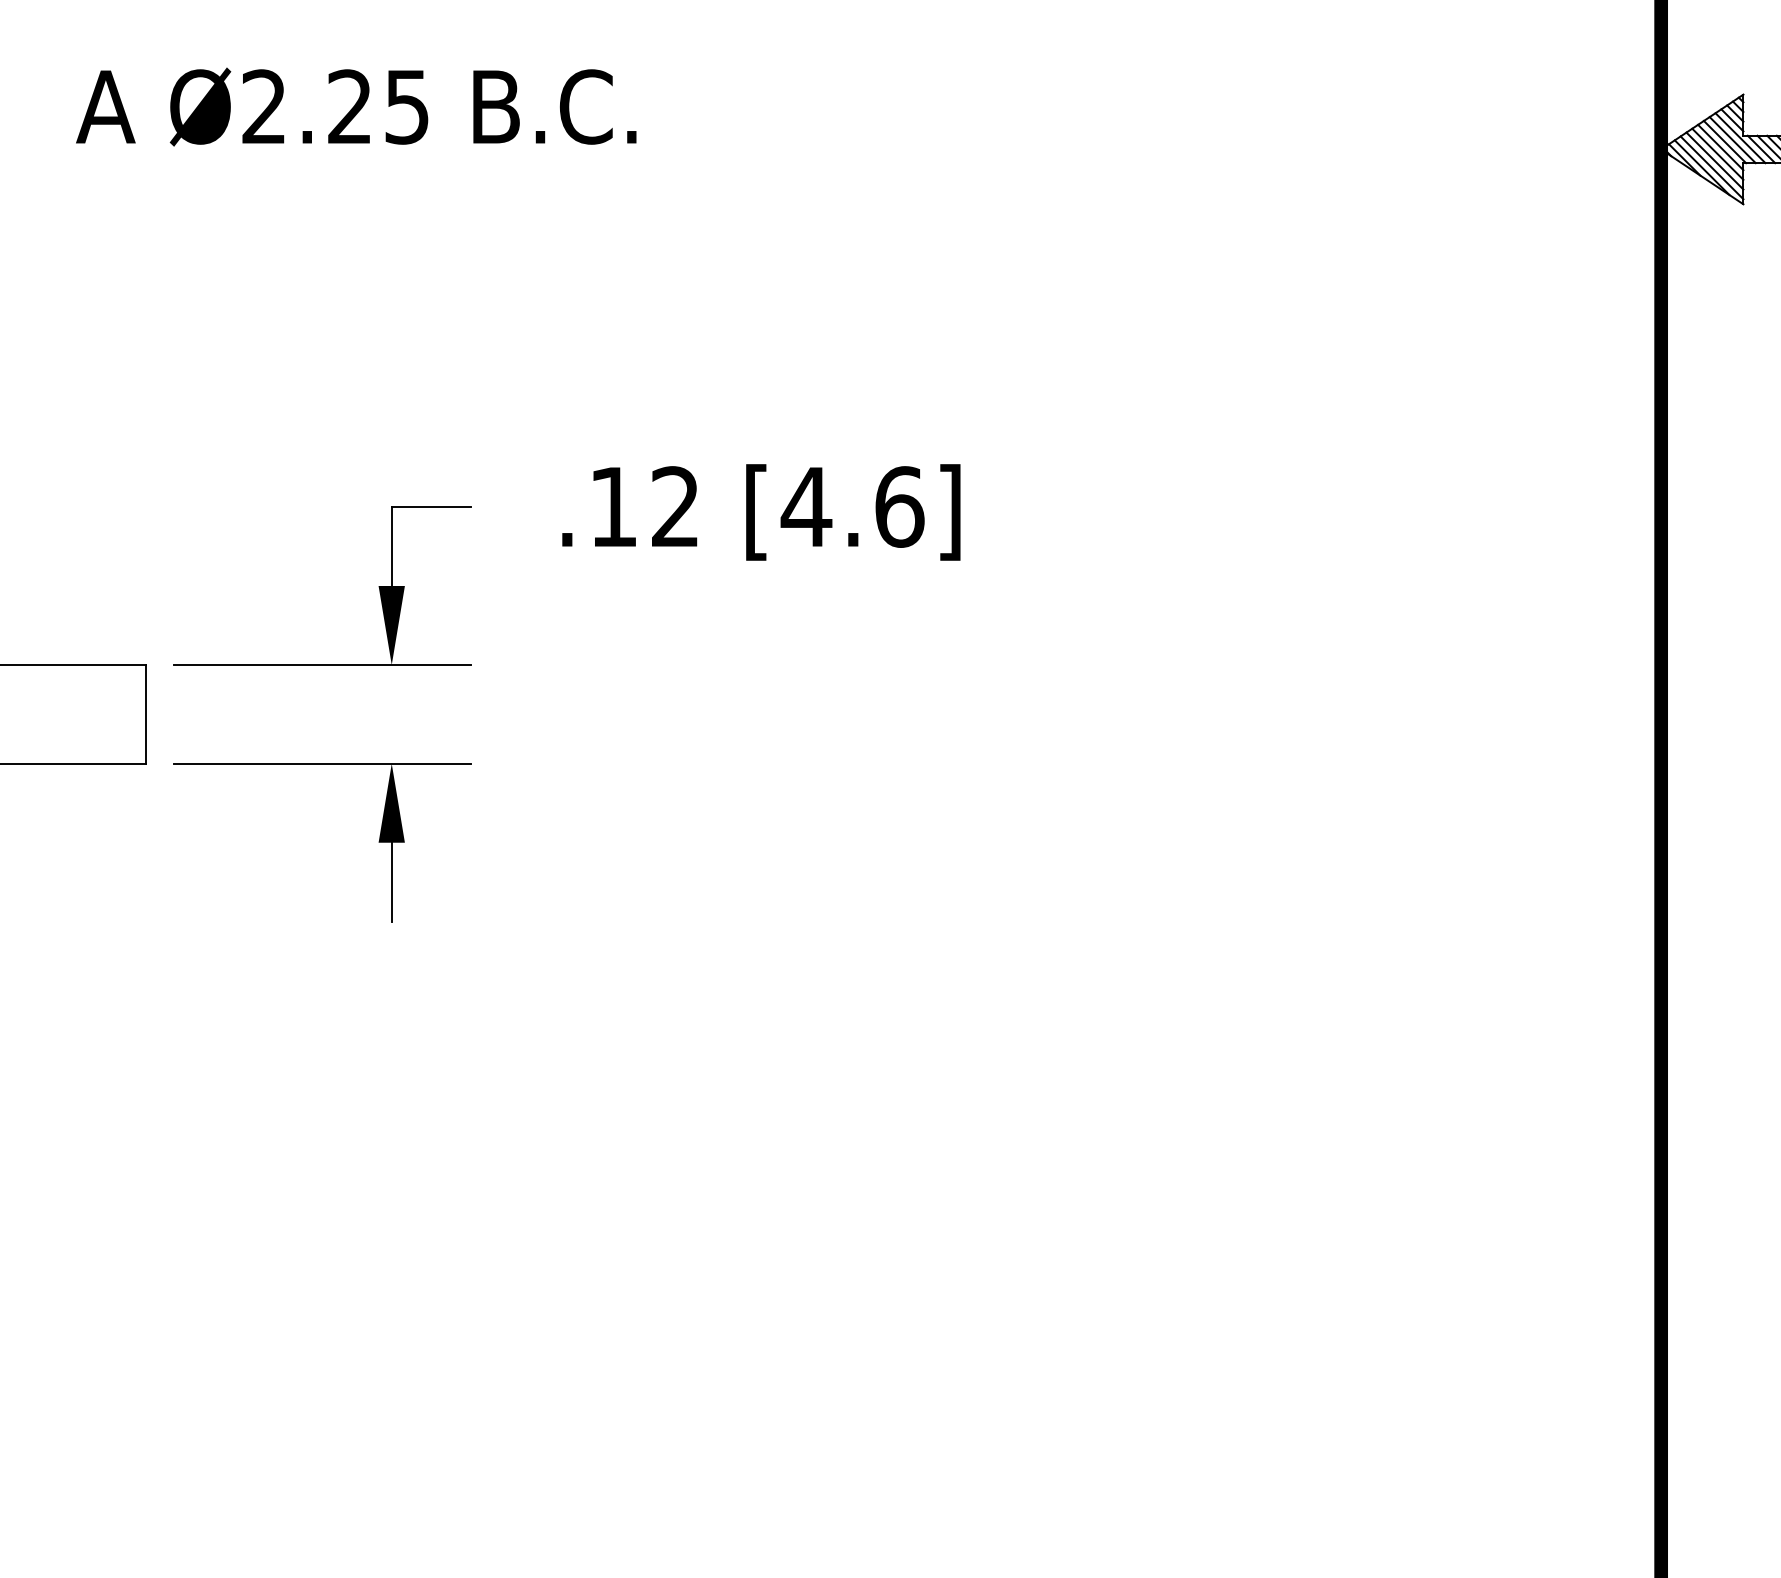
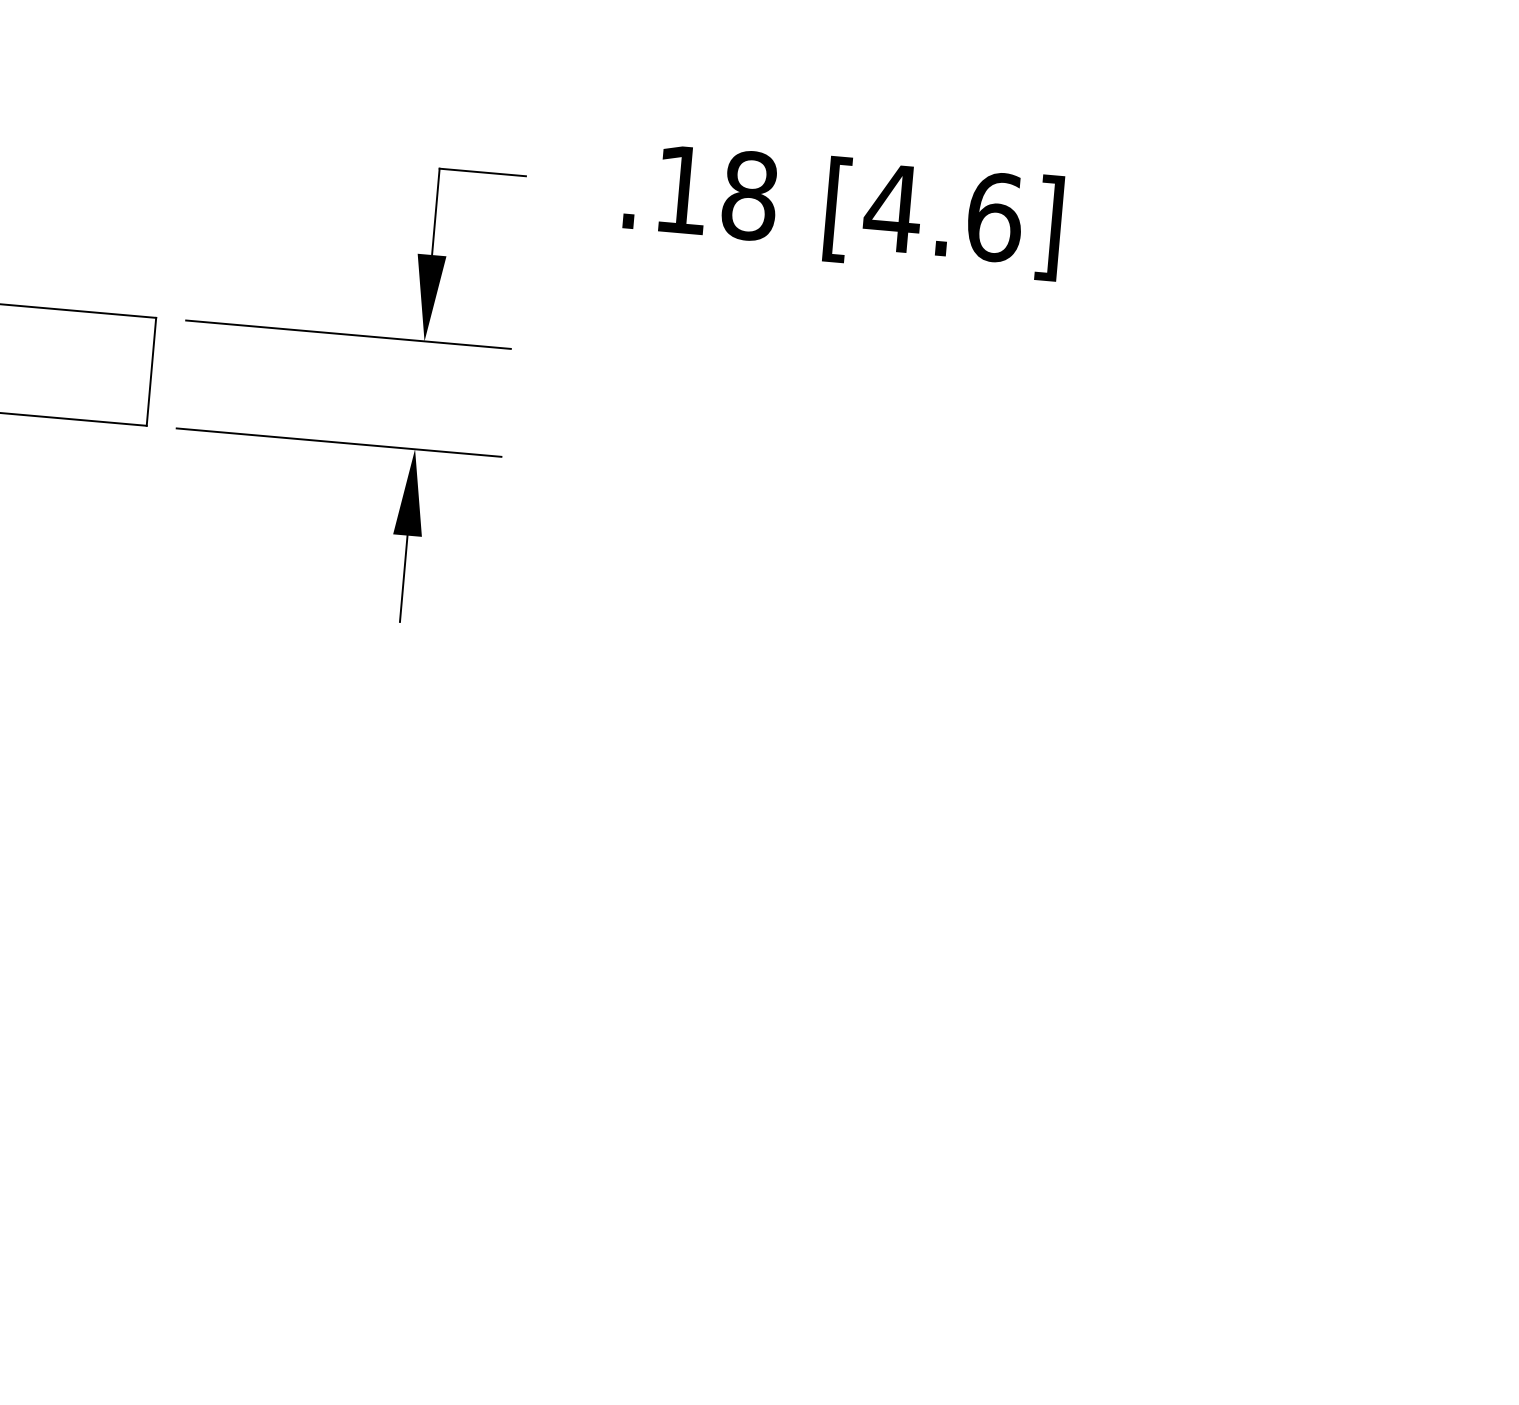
text: (675, 506) -> (749, 195), .12 -> .18

